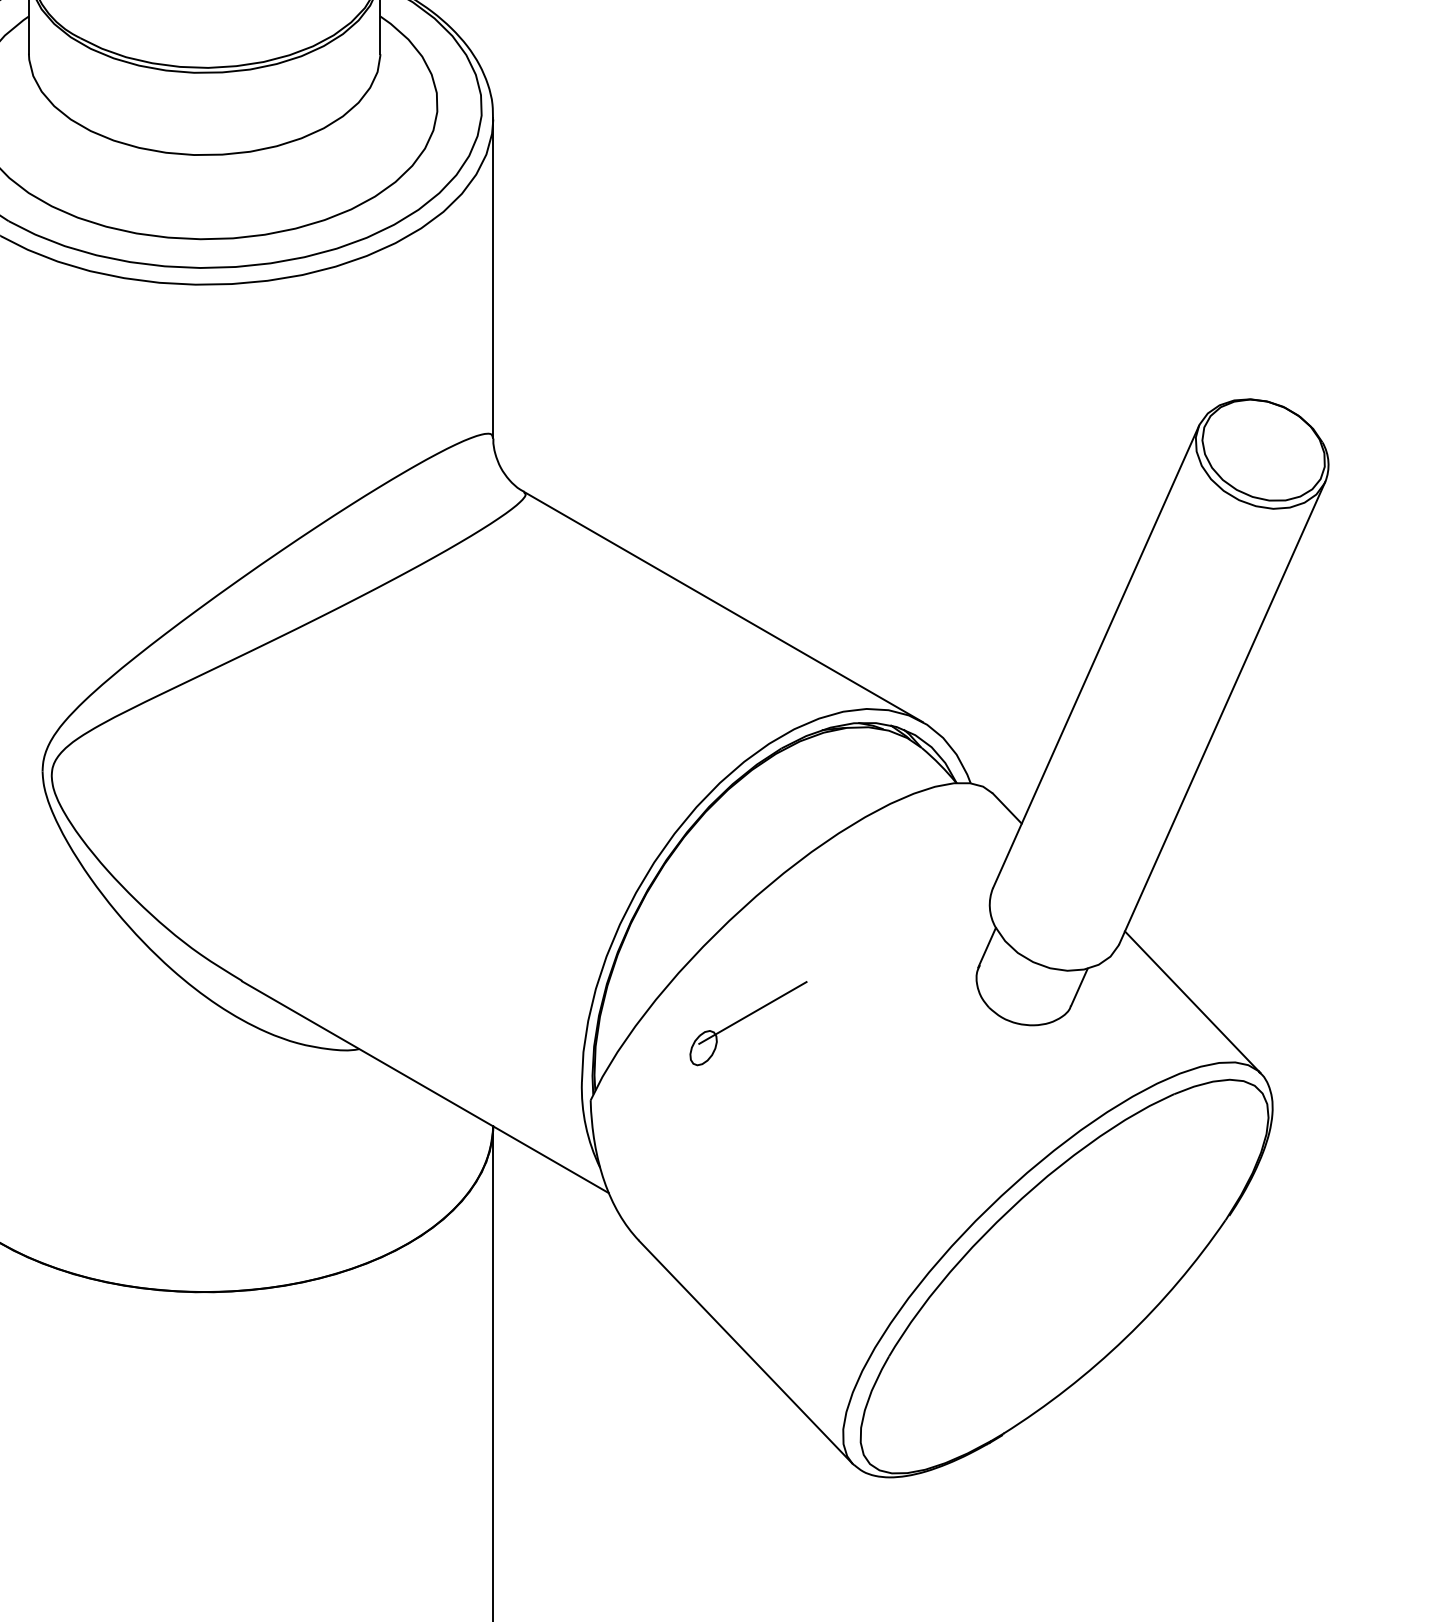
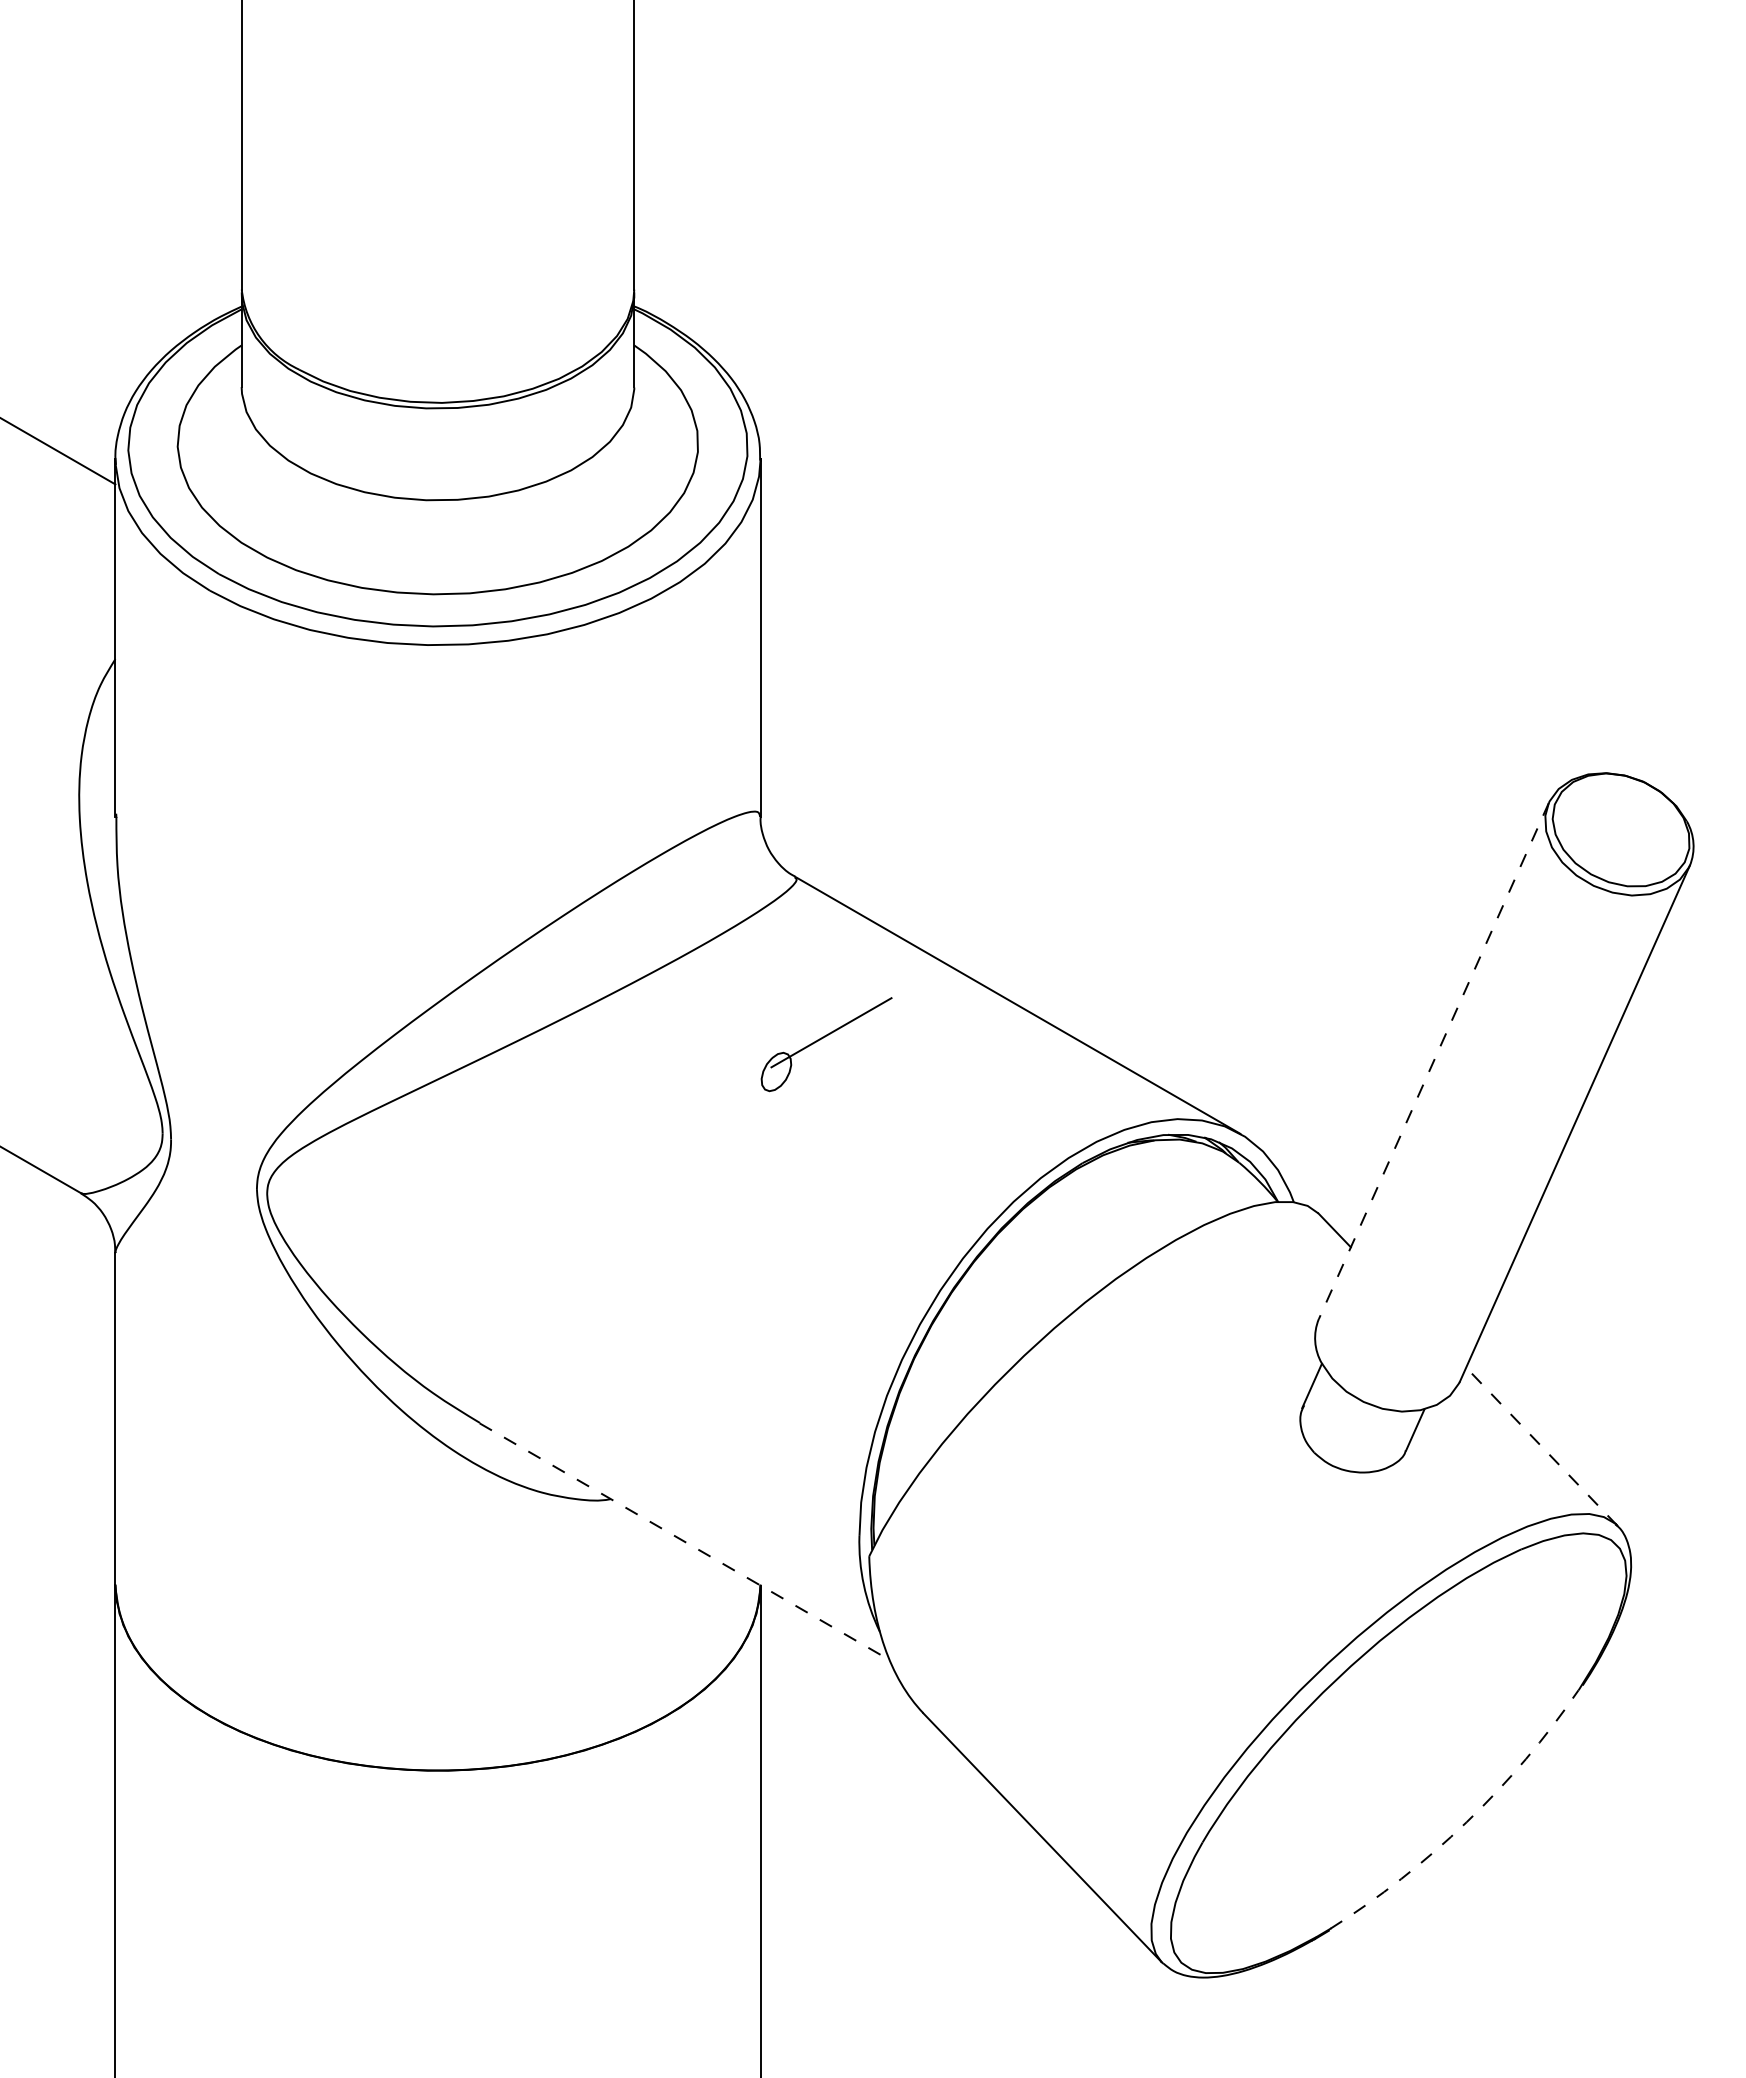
line: (1095, 656) -> (1433, 1060), solid -> dashed
line: (1192, 1002) -> (1541, 1446), solid -> dashed
part: (745, 1018) -> (823, 1038), moved
line: (425, 1087) -> (684, 1541), solid -> dashed
arc: (1125, 1338) -> (1466, 1822), solid -> dashed

